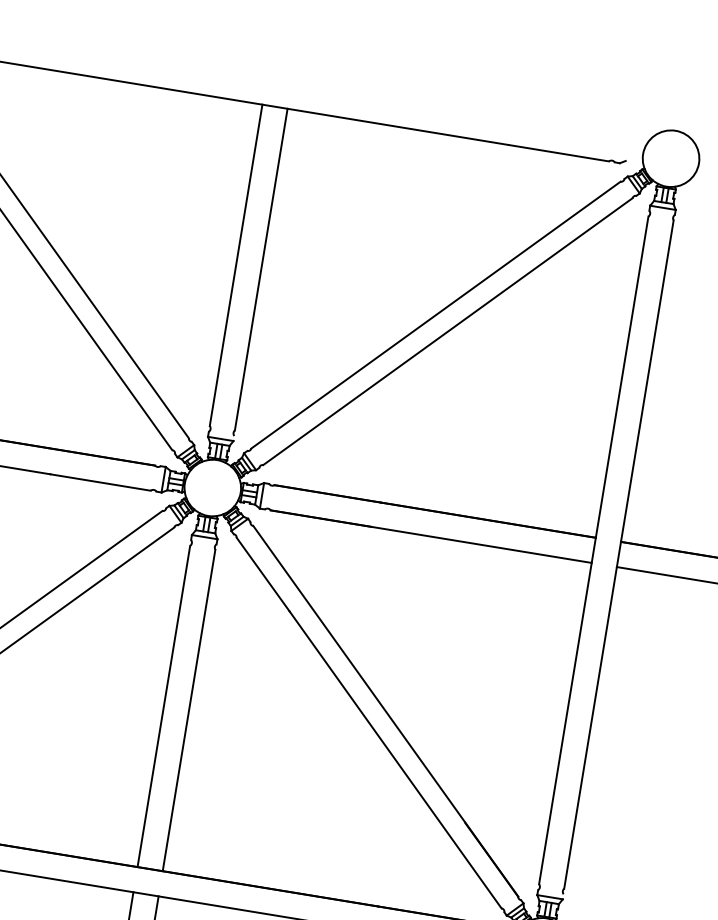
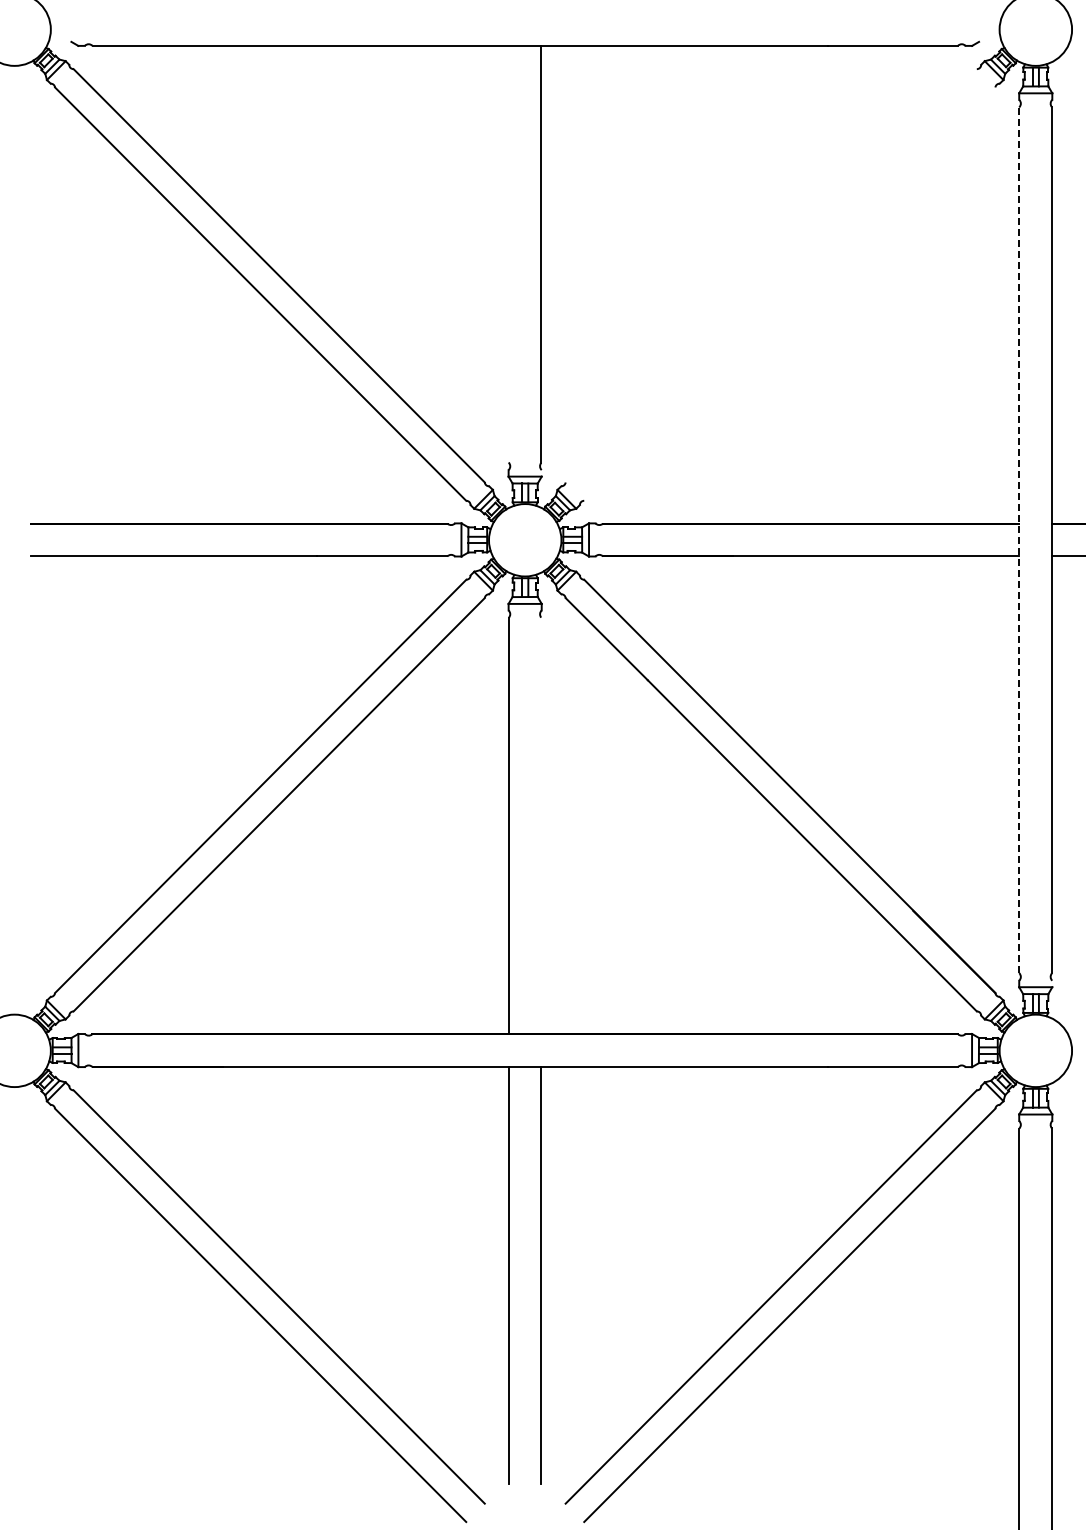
line: (236, 264) -> (508, 253), removed
line: (435, 314) -> (770, 275), removed
line: (447, 331) -> (789, 293), removed
line: (593, 550) -> (1019, 540), solid -> dashed
line: (189, 710) -> (541, 825), removed

